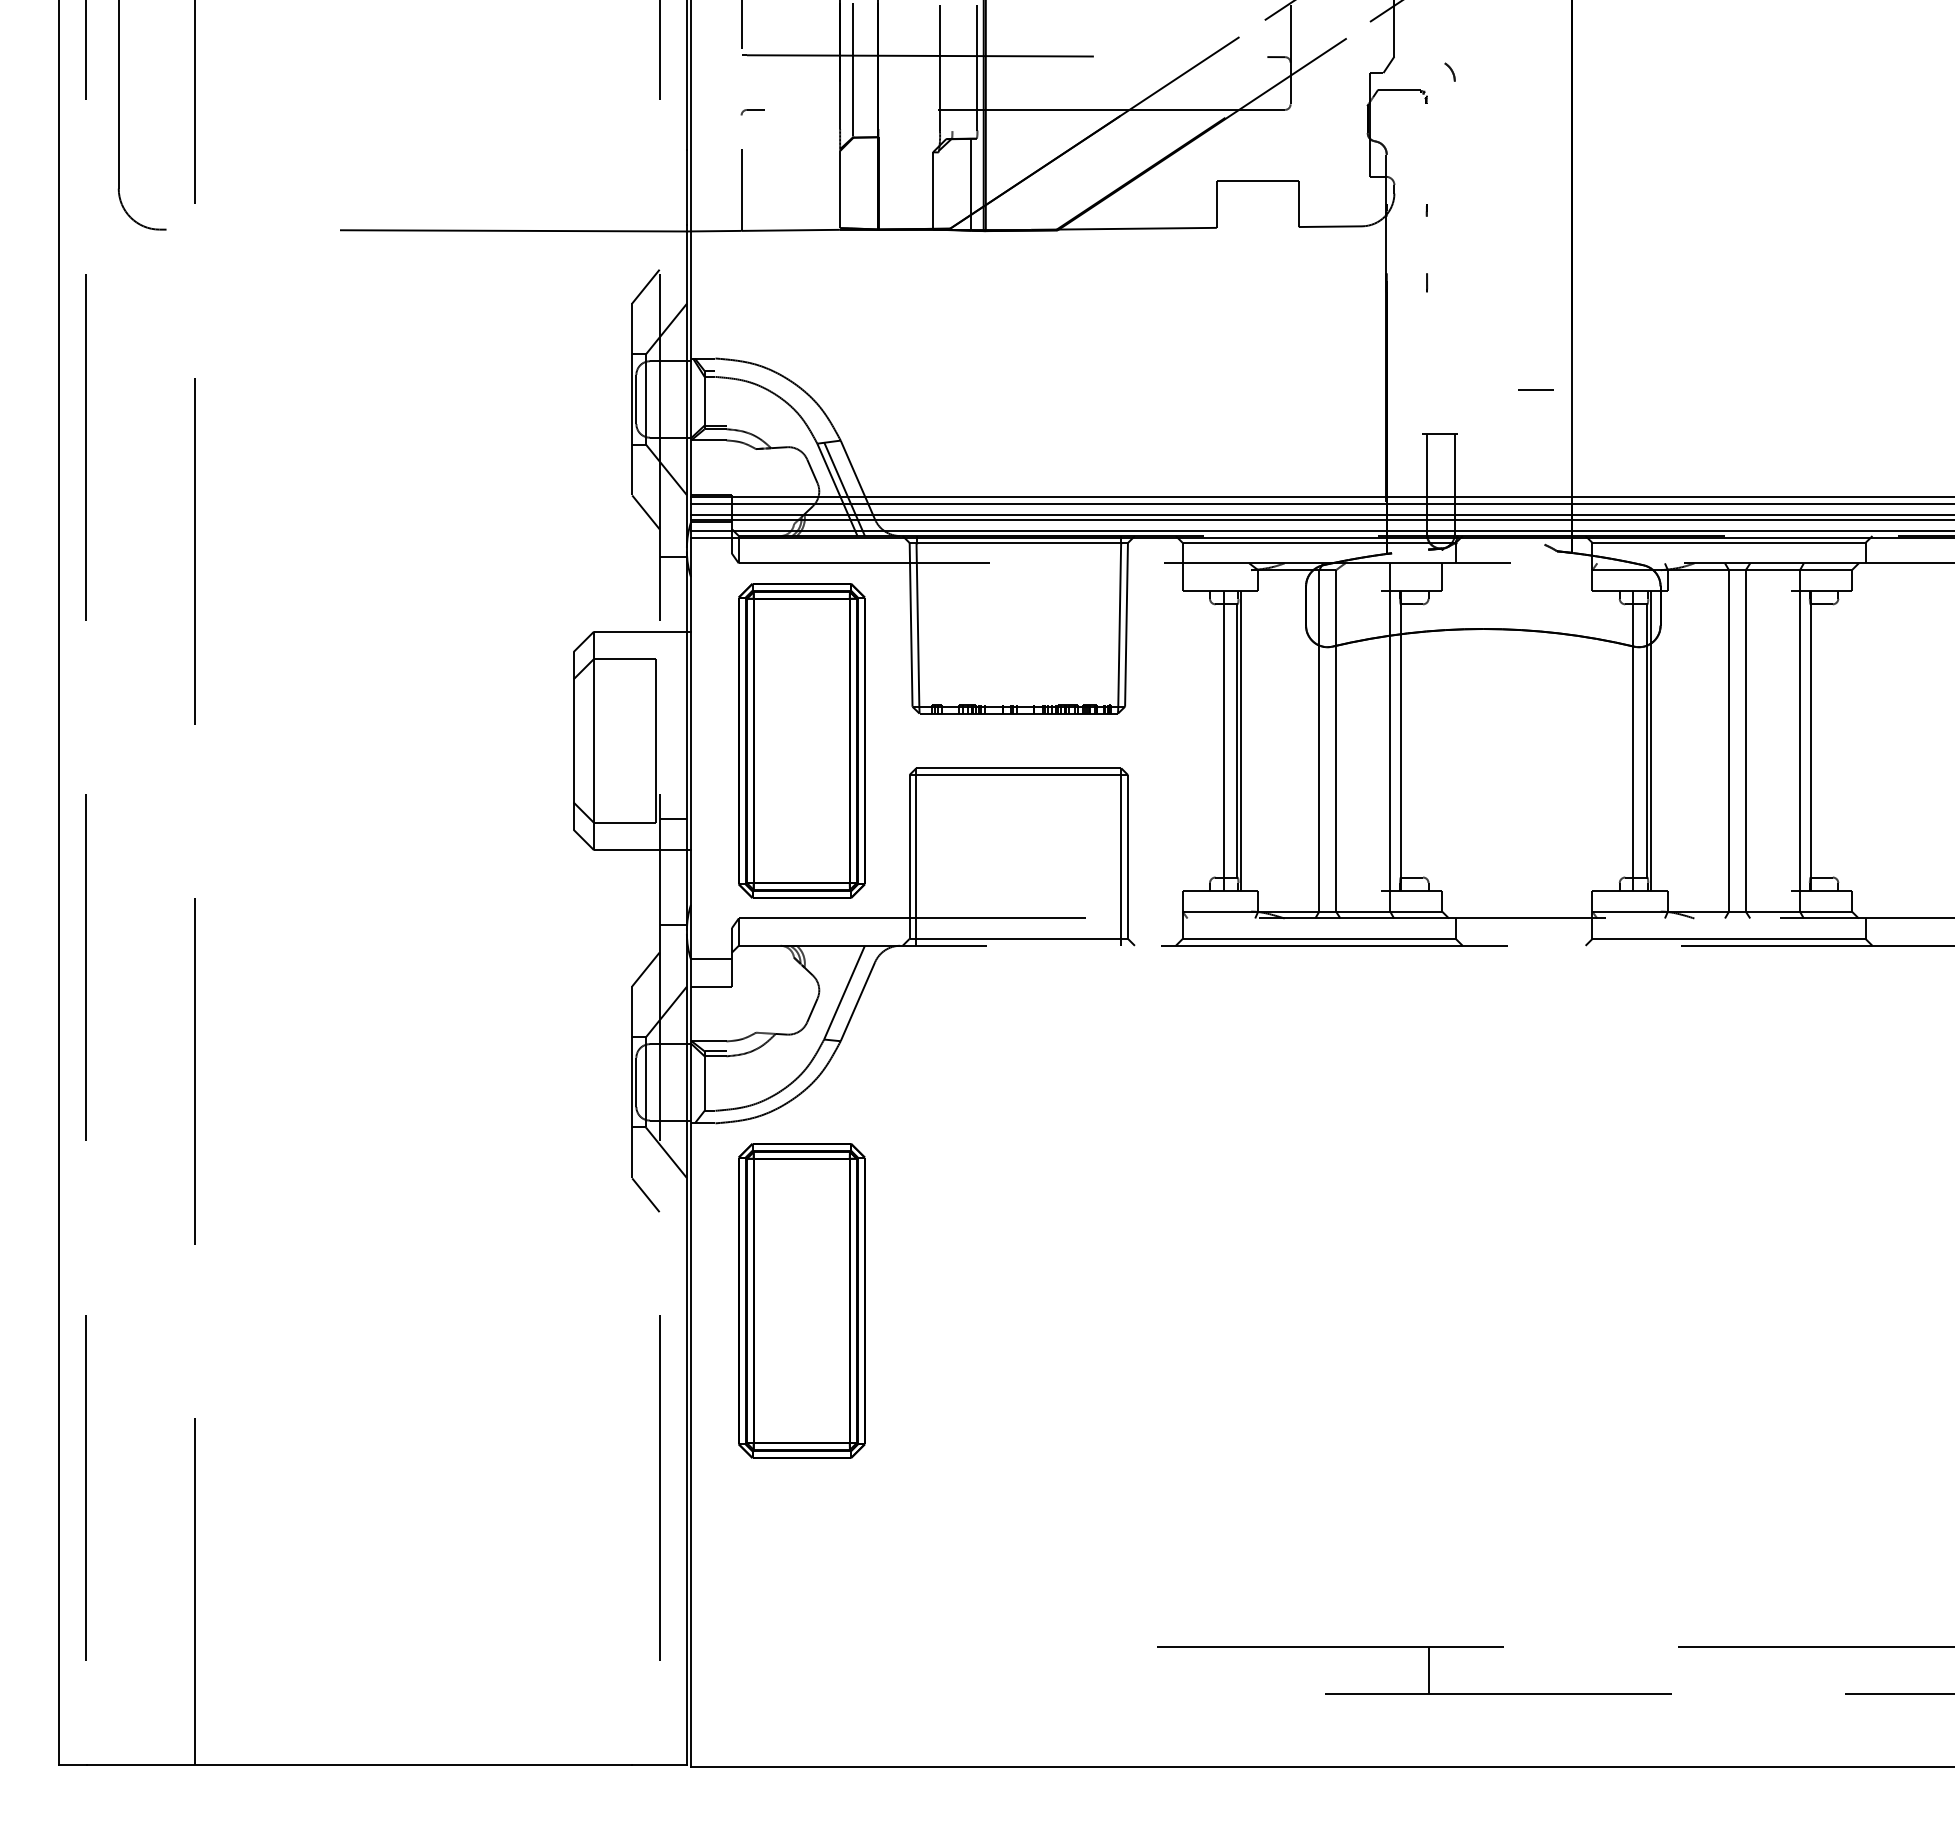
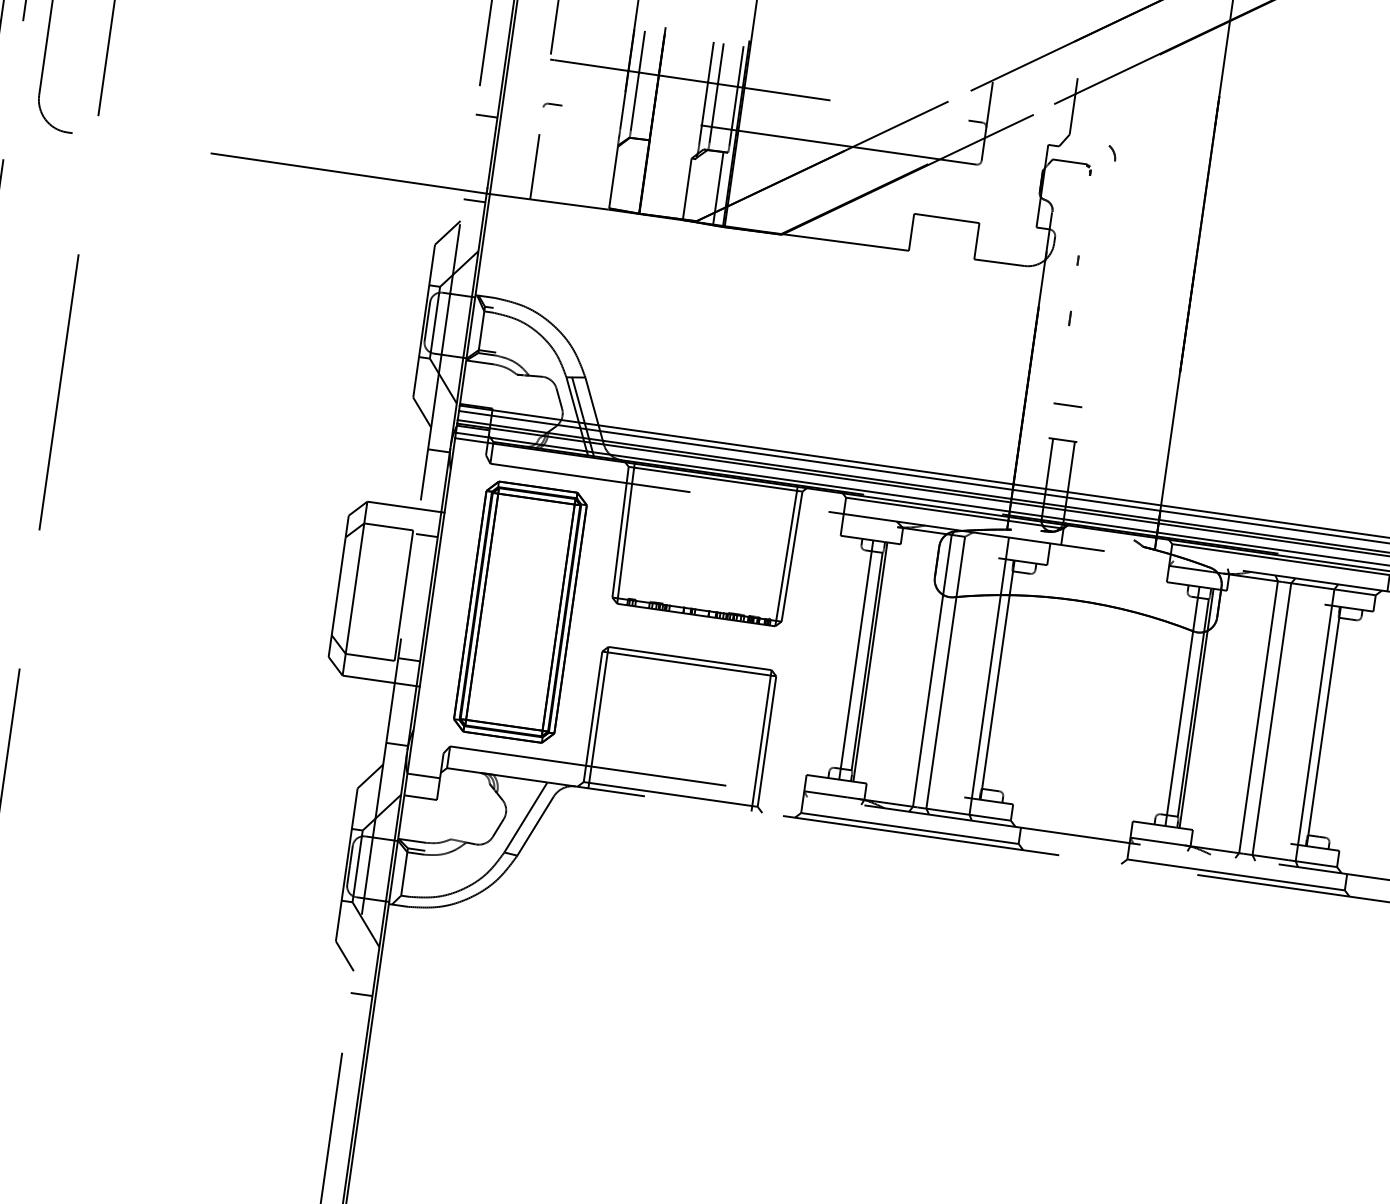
line: (952, 67) -> (716, 93), added
line: (672, 136) -> (485, 116), added
line: (672, 242) -> (473, 200), added
line: (1535, 389) -> (1067, 404), moved
line: (672, 662) -> (426, 535), added
line: (672, 1239) -> (360, 994), added
part: (801, 1300) -> (456, 1057), removed

